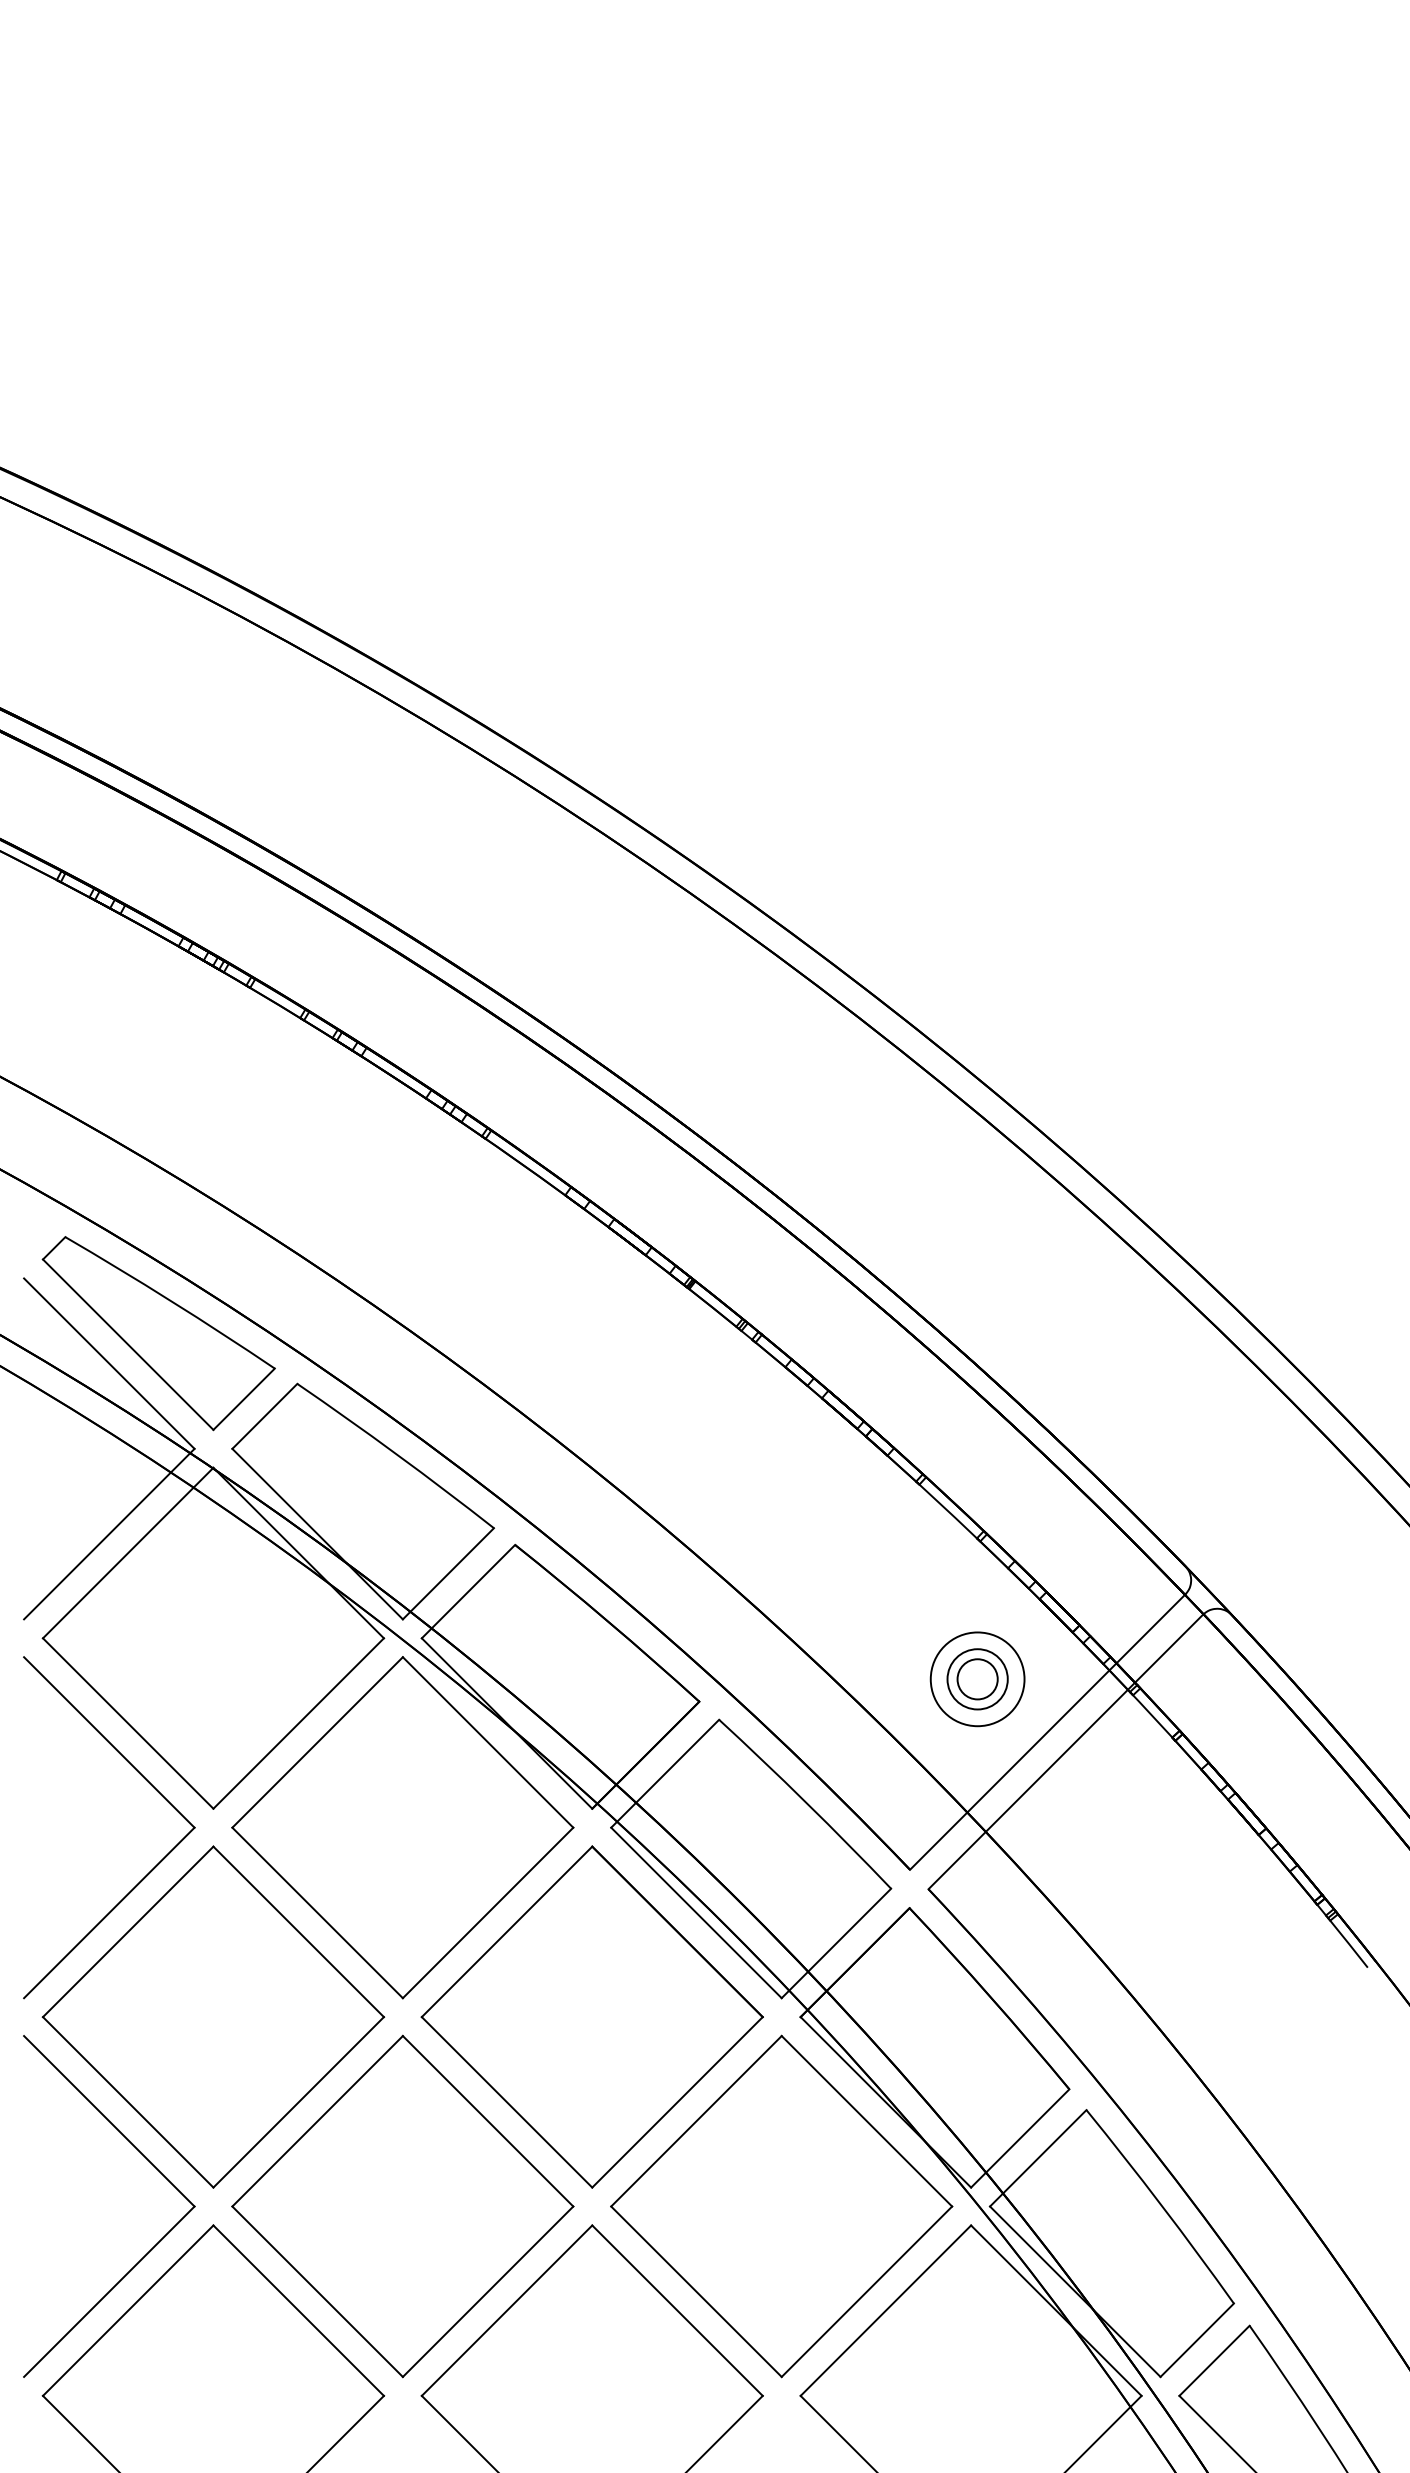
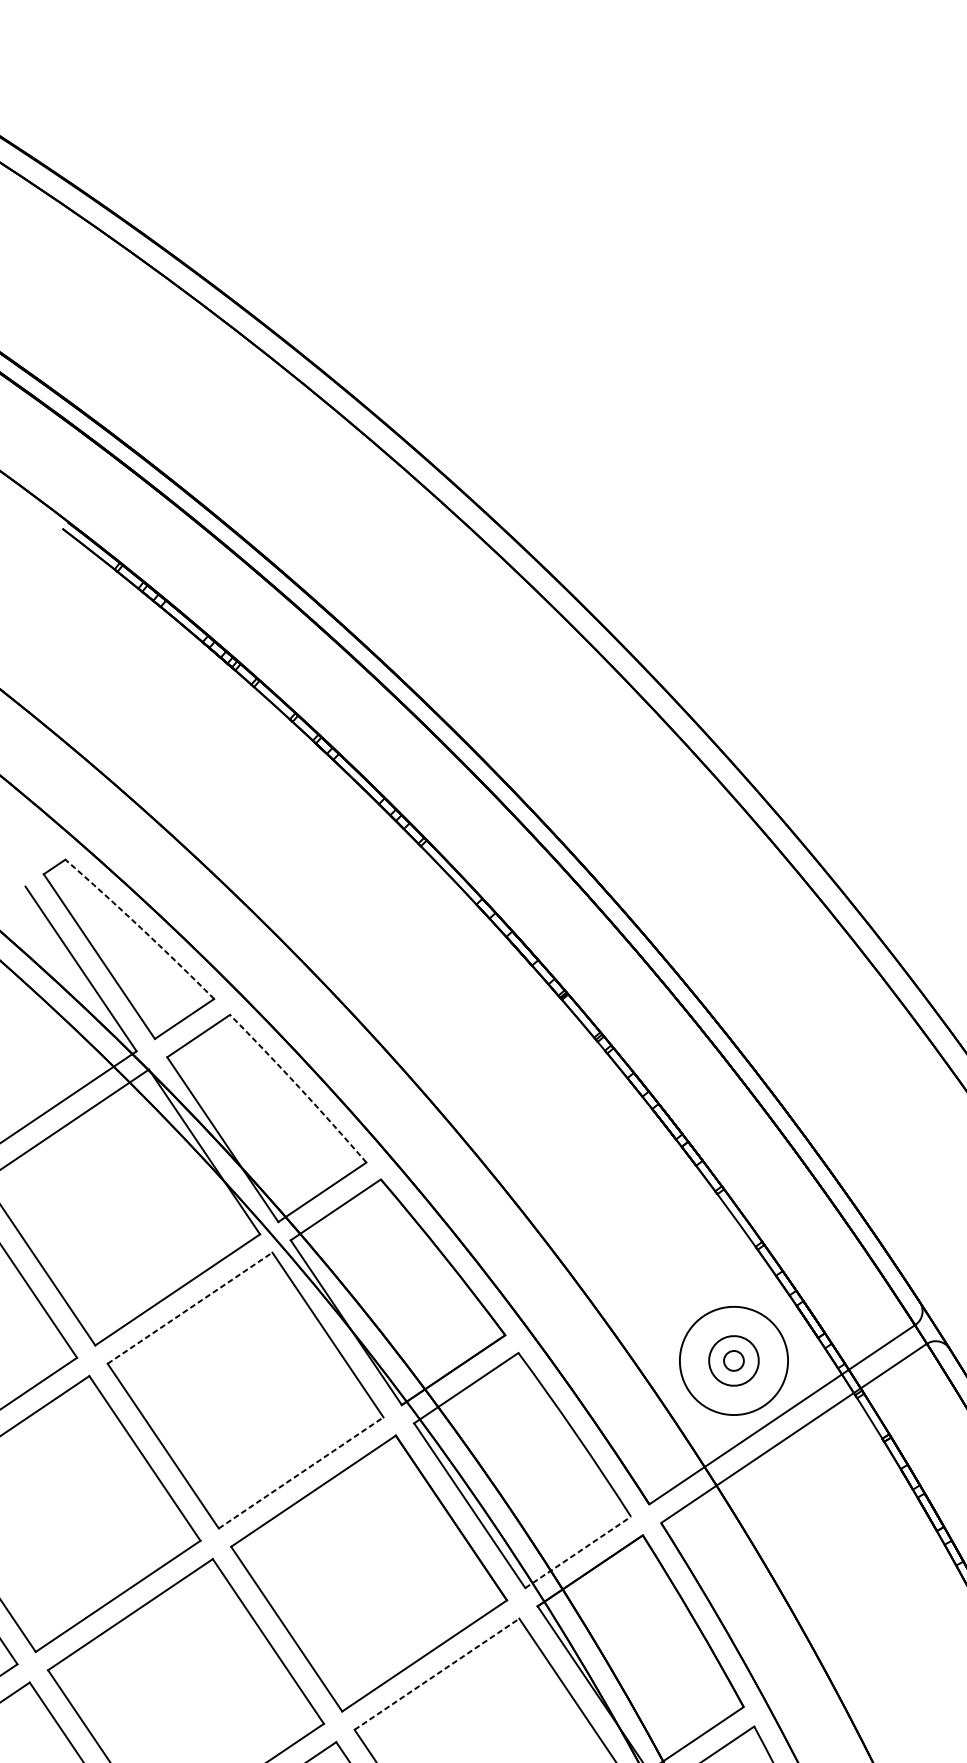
arc: (171, 1301) -> (141, 928), solid -> dashed
arc: (396, 1454) -> (299, 1087), solid -> dashed
circle: (977, 1679) -> (733, 1361), size x0.6
circle: (977, 1679) -> (733, 1361), size x1.4
line: (317, 1742) -> (189, 1308), solid -> dashed
line: (488, 1912) -> (301, 1472), solid -> dashed
line: (836, 1943) -> (578, 1552), solid -> dashed
line: (696, 2121) -> (436, 1674), solid -> dashed

